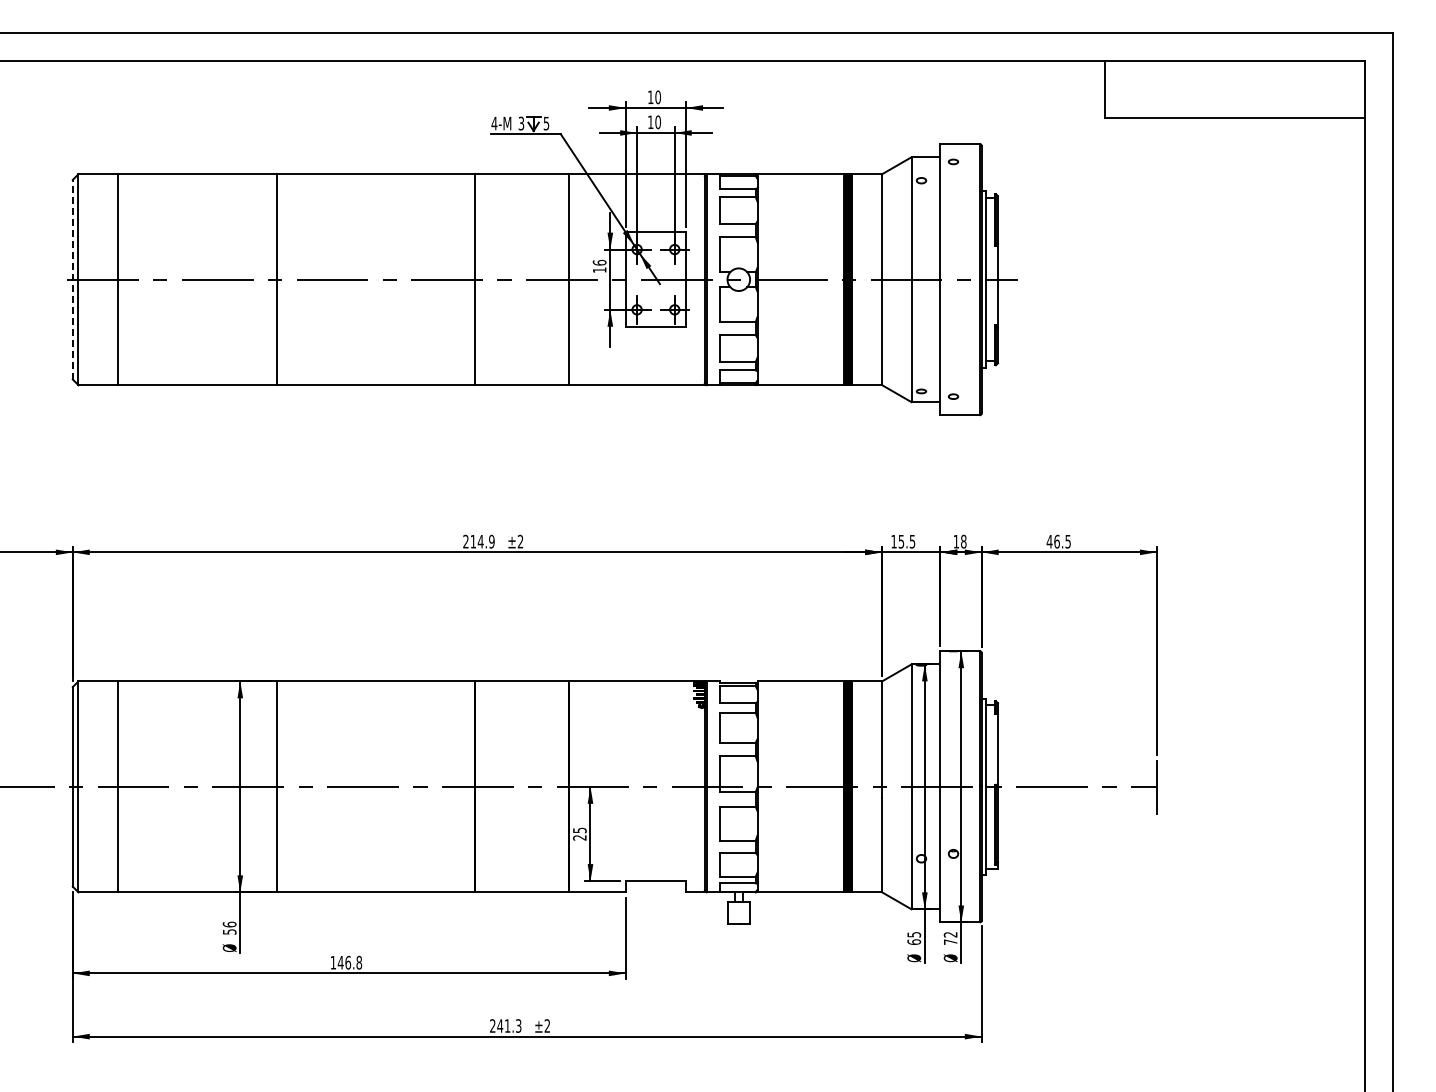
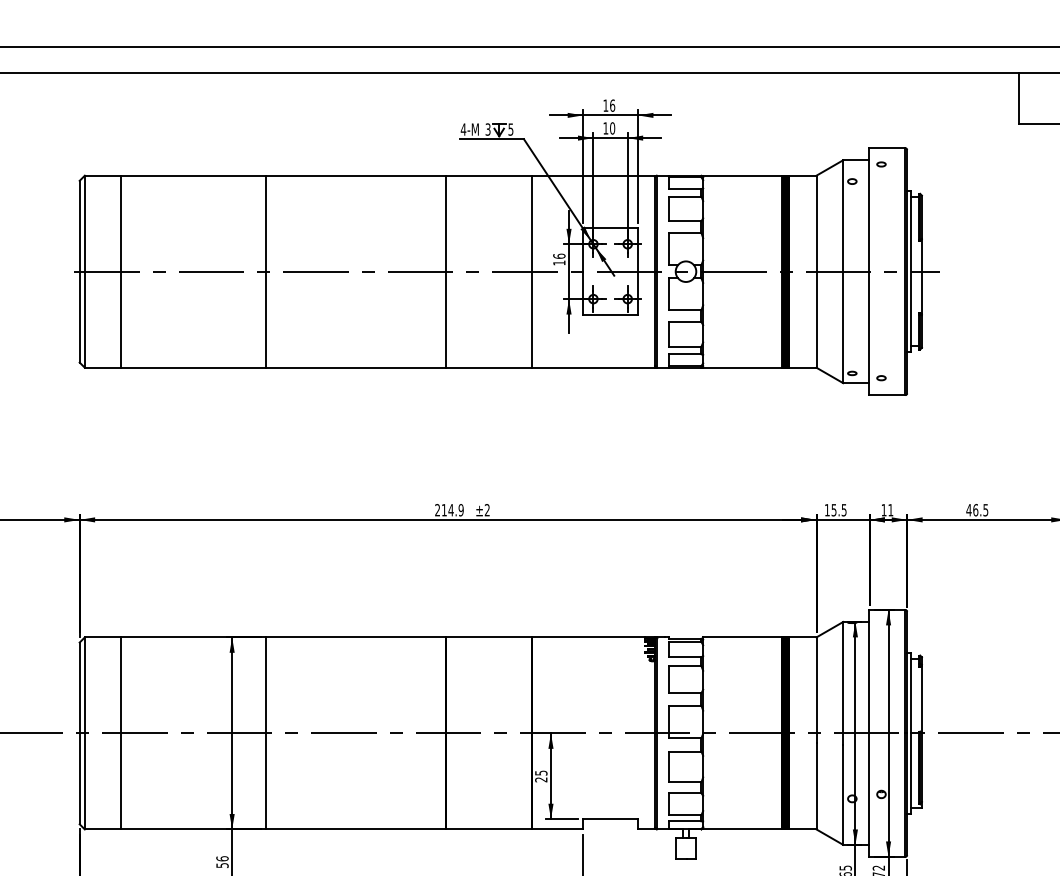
text: (658, 96) -> (612, 104), 10 -> 16
line: (72, 279) -> (79, 271), dashed -> solid
text: (963, 541) -> (890, 510), 18 -> 11

